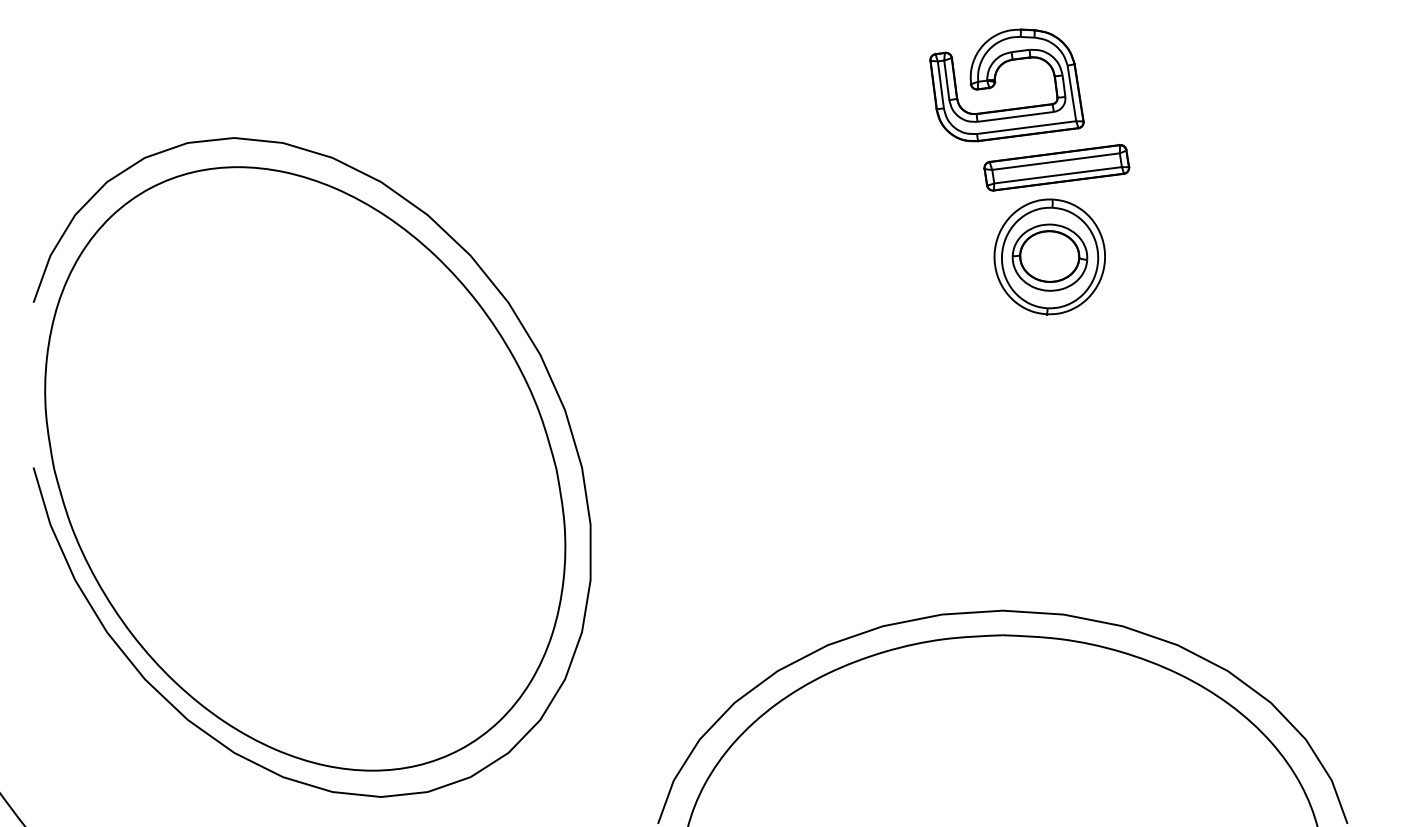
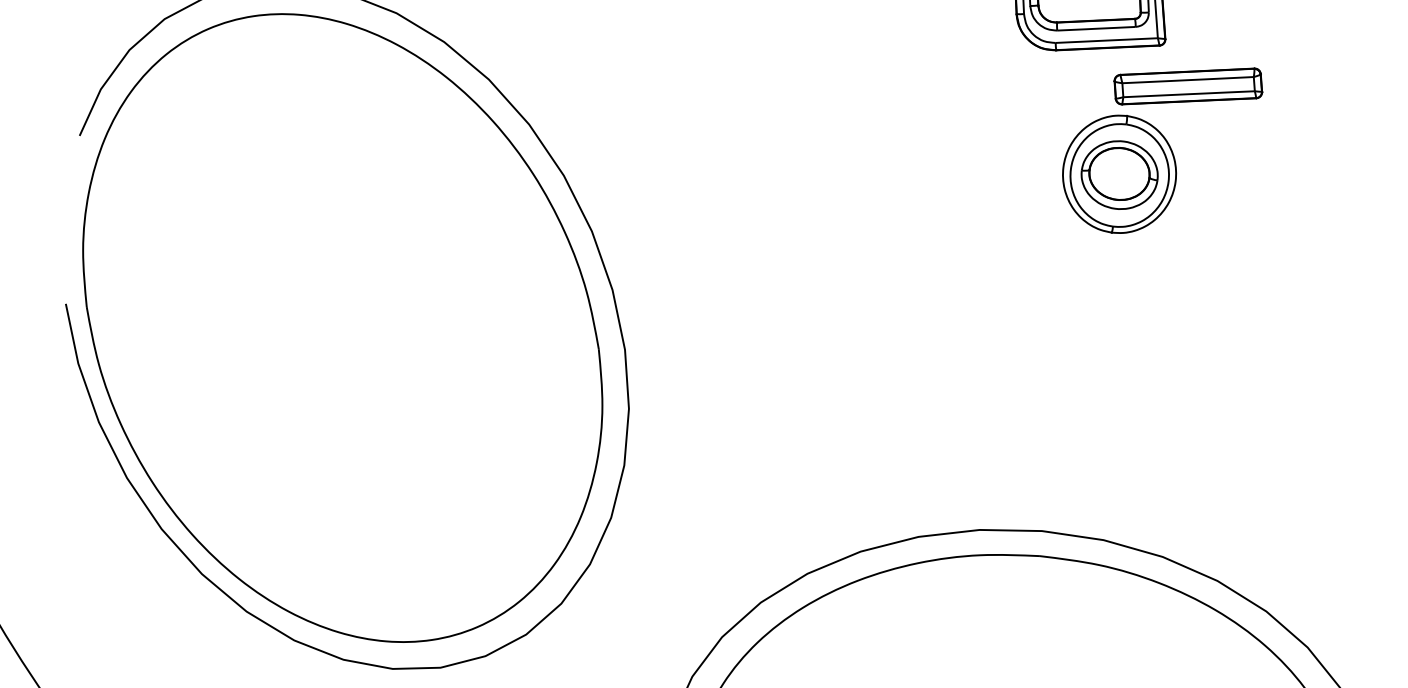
part: (1056, 167) -> (1188, 86), moved

